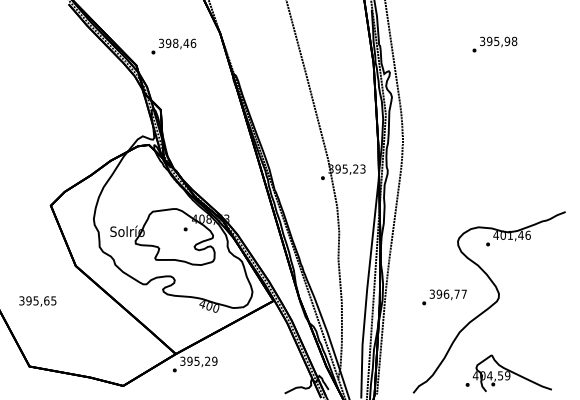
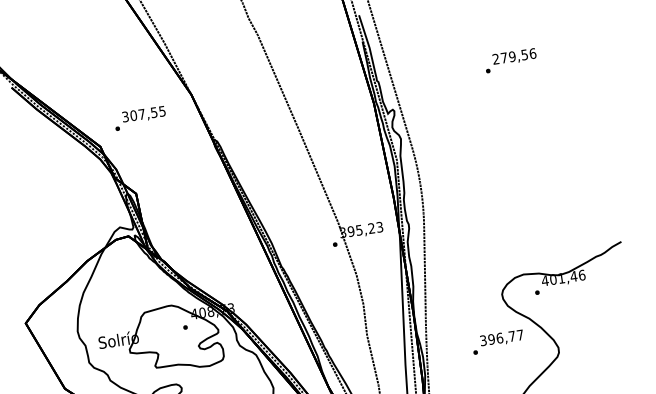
text: (498, 41) -> (514, 56), 395,98 -> 279,56
text: (180, 43) -> (147, 113), 398,46 -> 307,55
text: (444, 297) -> (498, 342), moved

